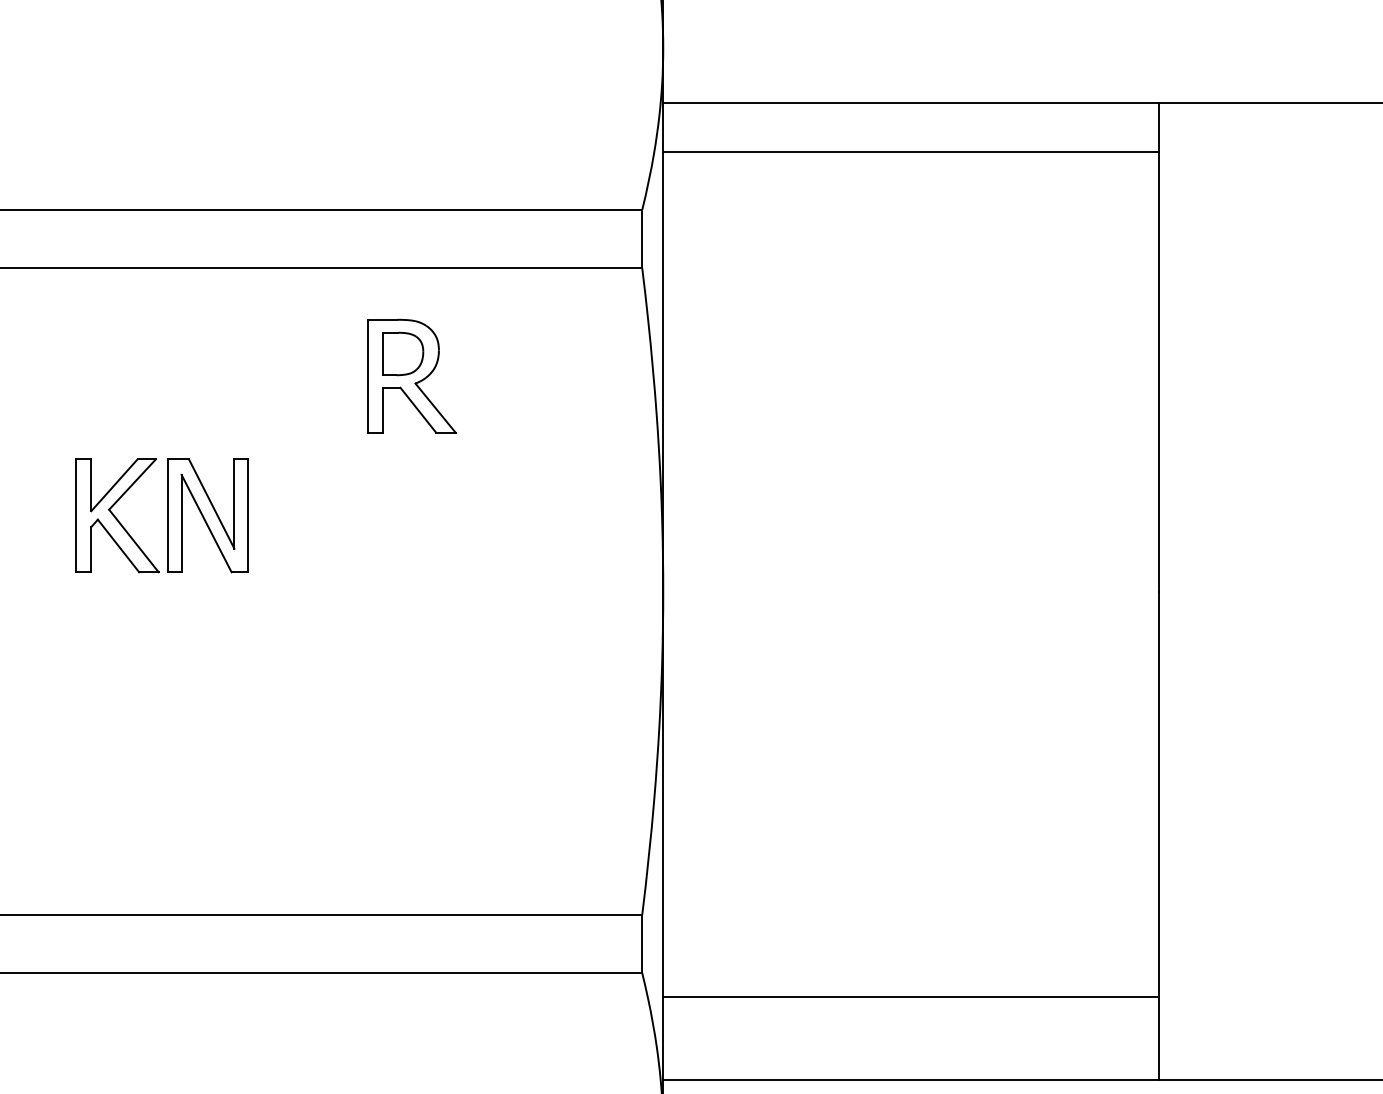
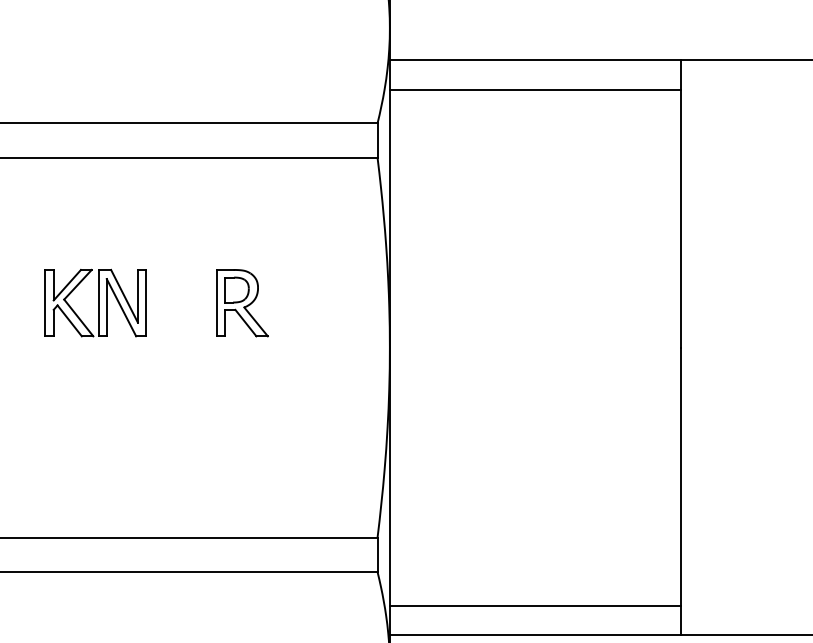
part: (412, 376) -> (242, 303), moved
line: (910, 996) -> (535, 605), moved

